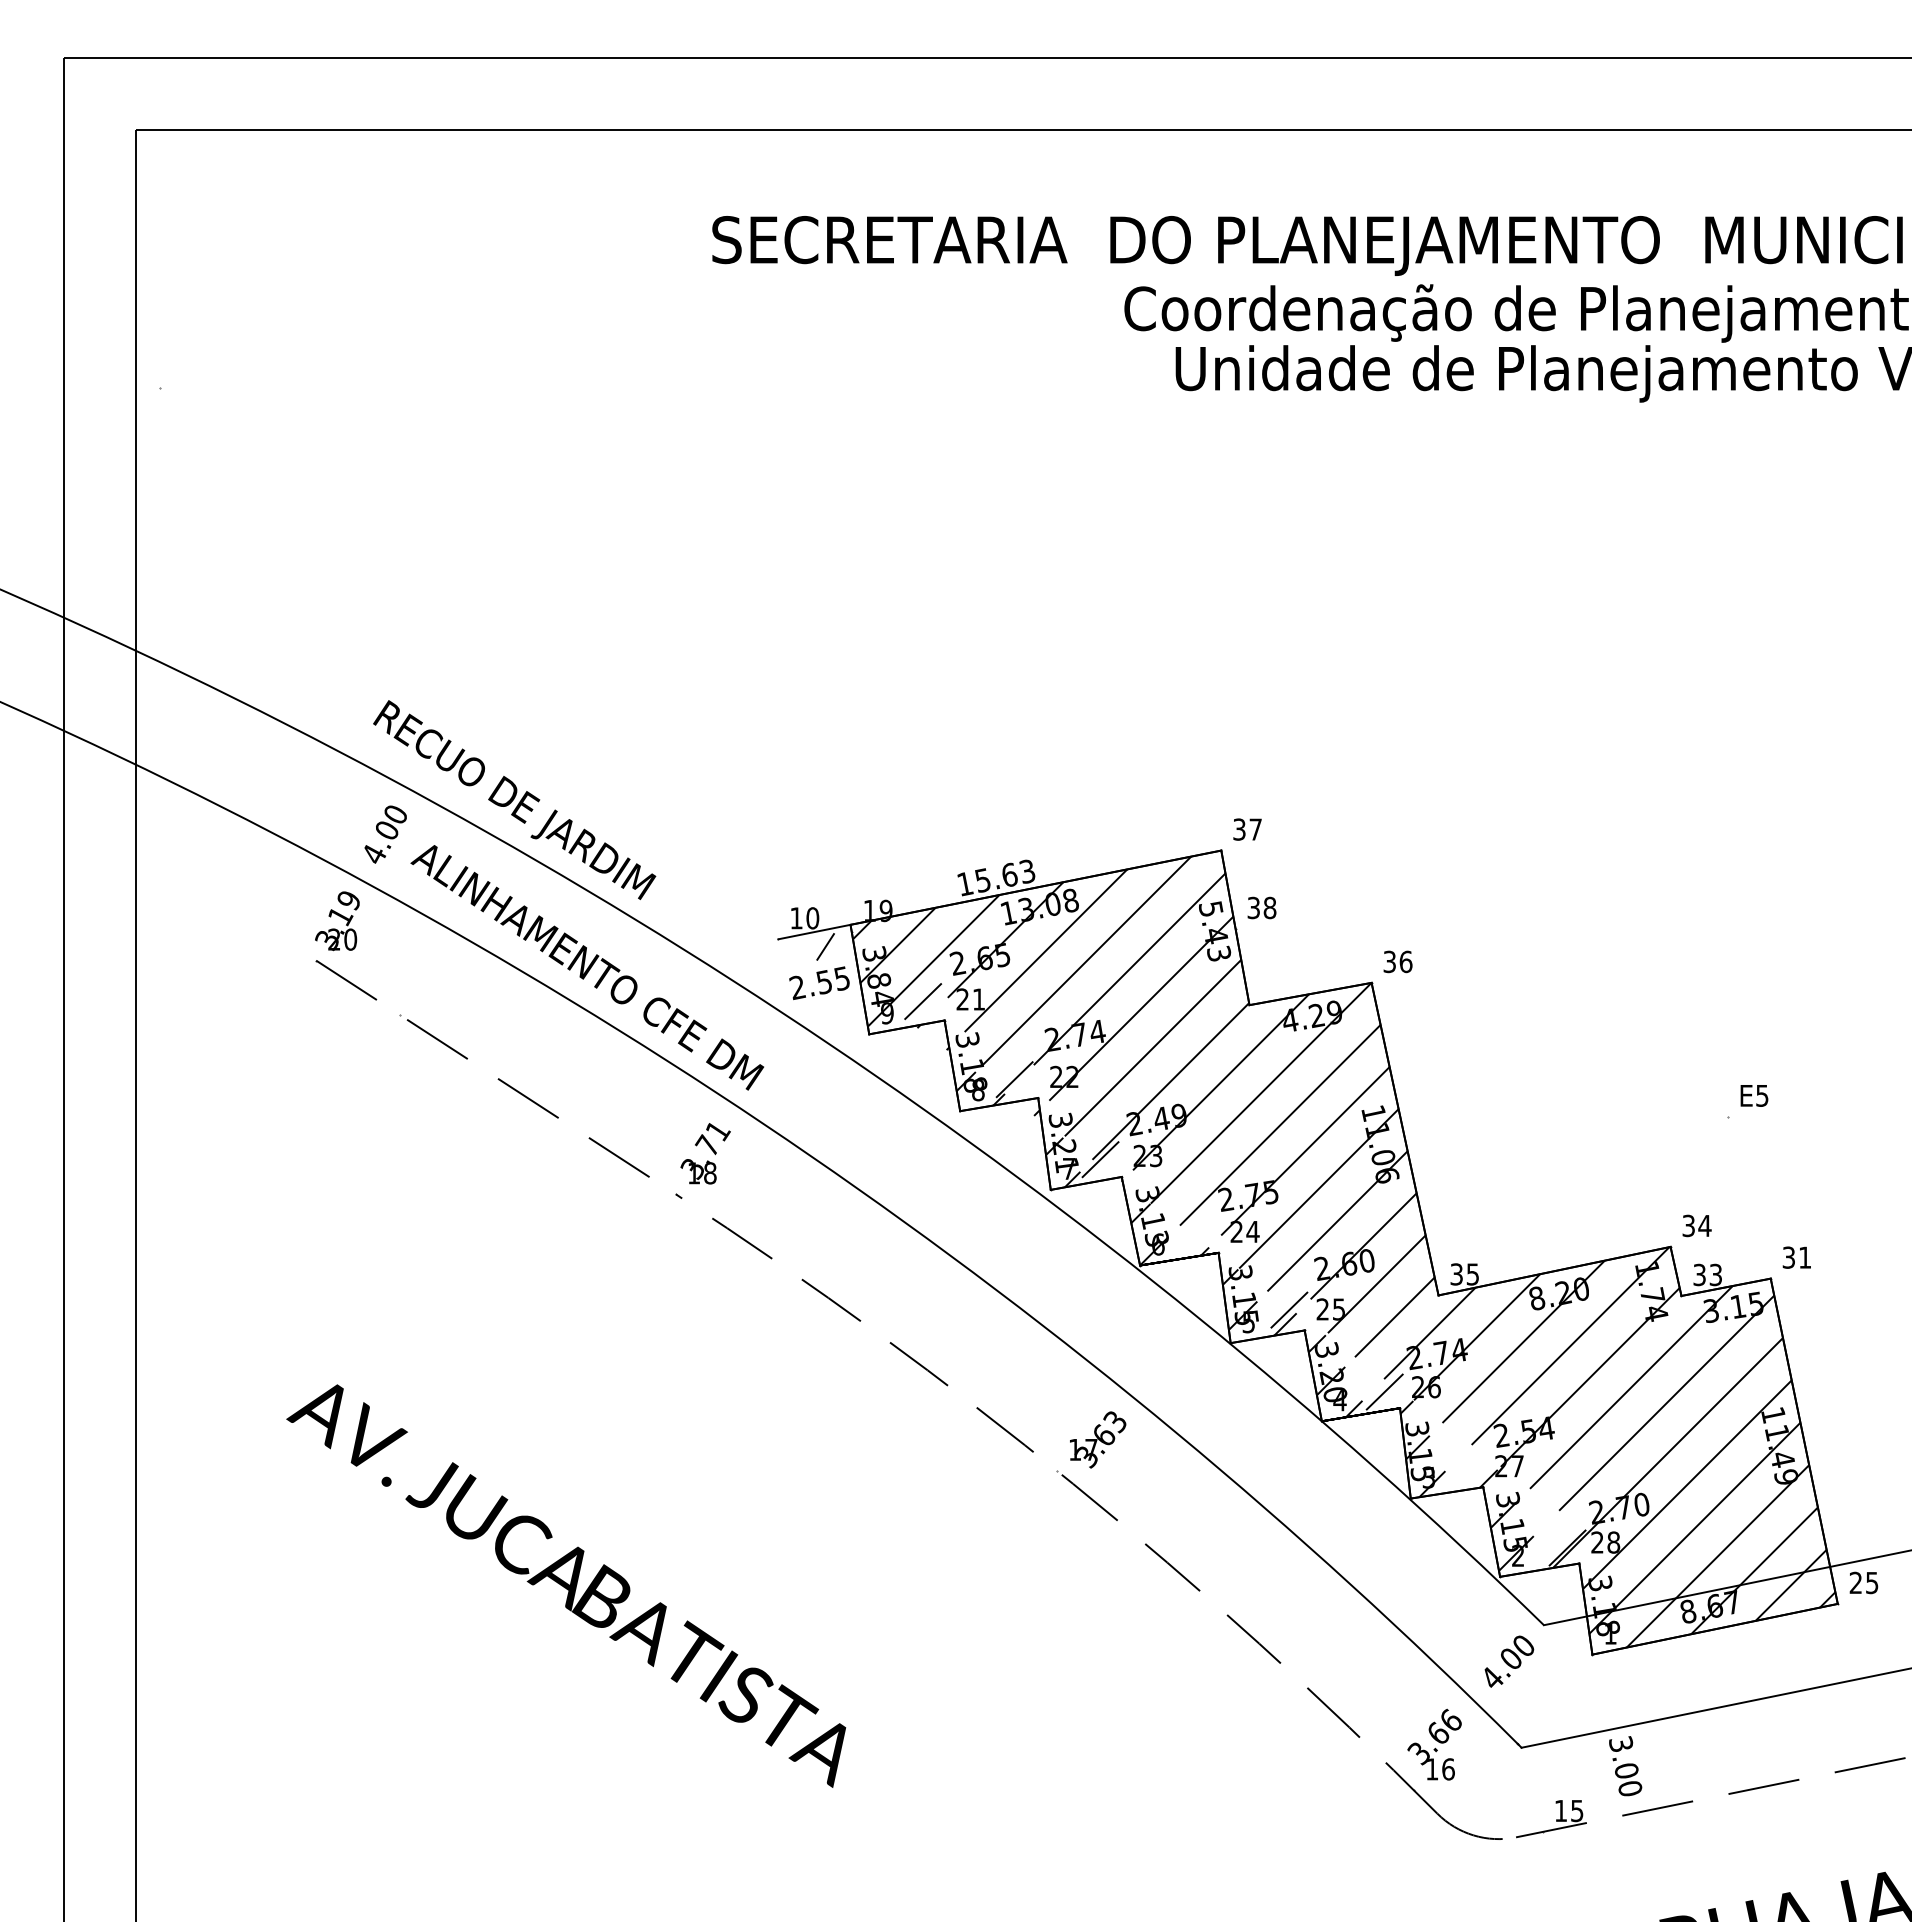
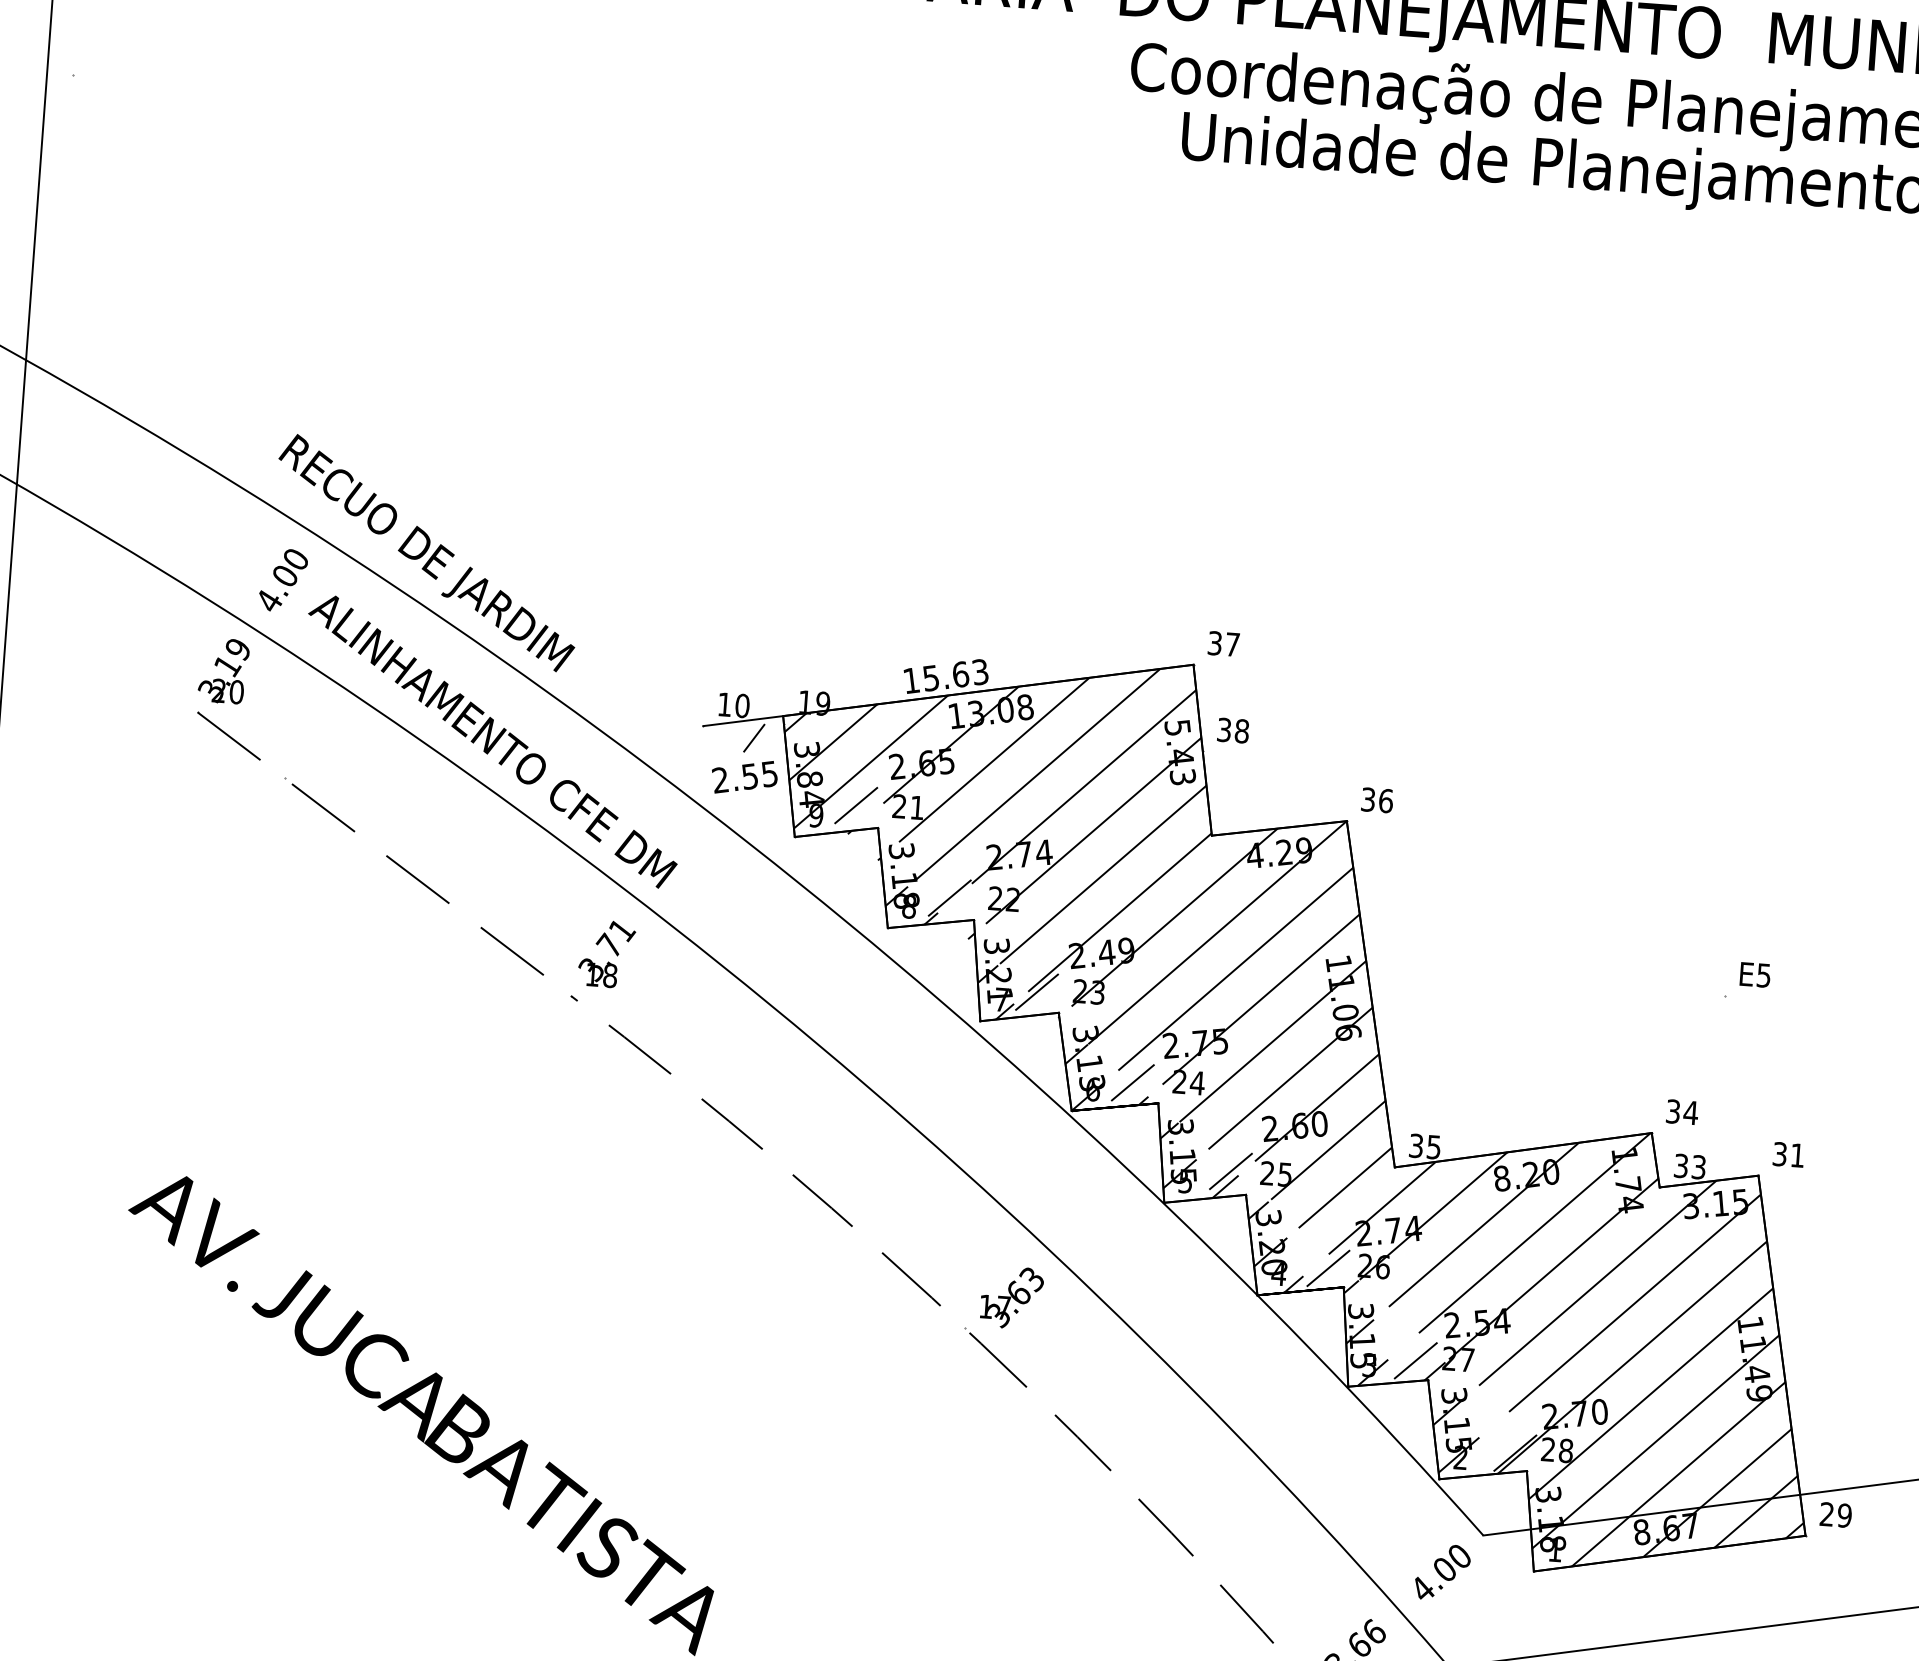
line: (1193, 1235) -> (1132, 1082), added
line: (1470, 1469) -> (1415, 1359), added
text: (1871, 1582) -> (1844, 1515), 25 -> 29

